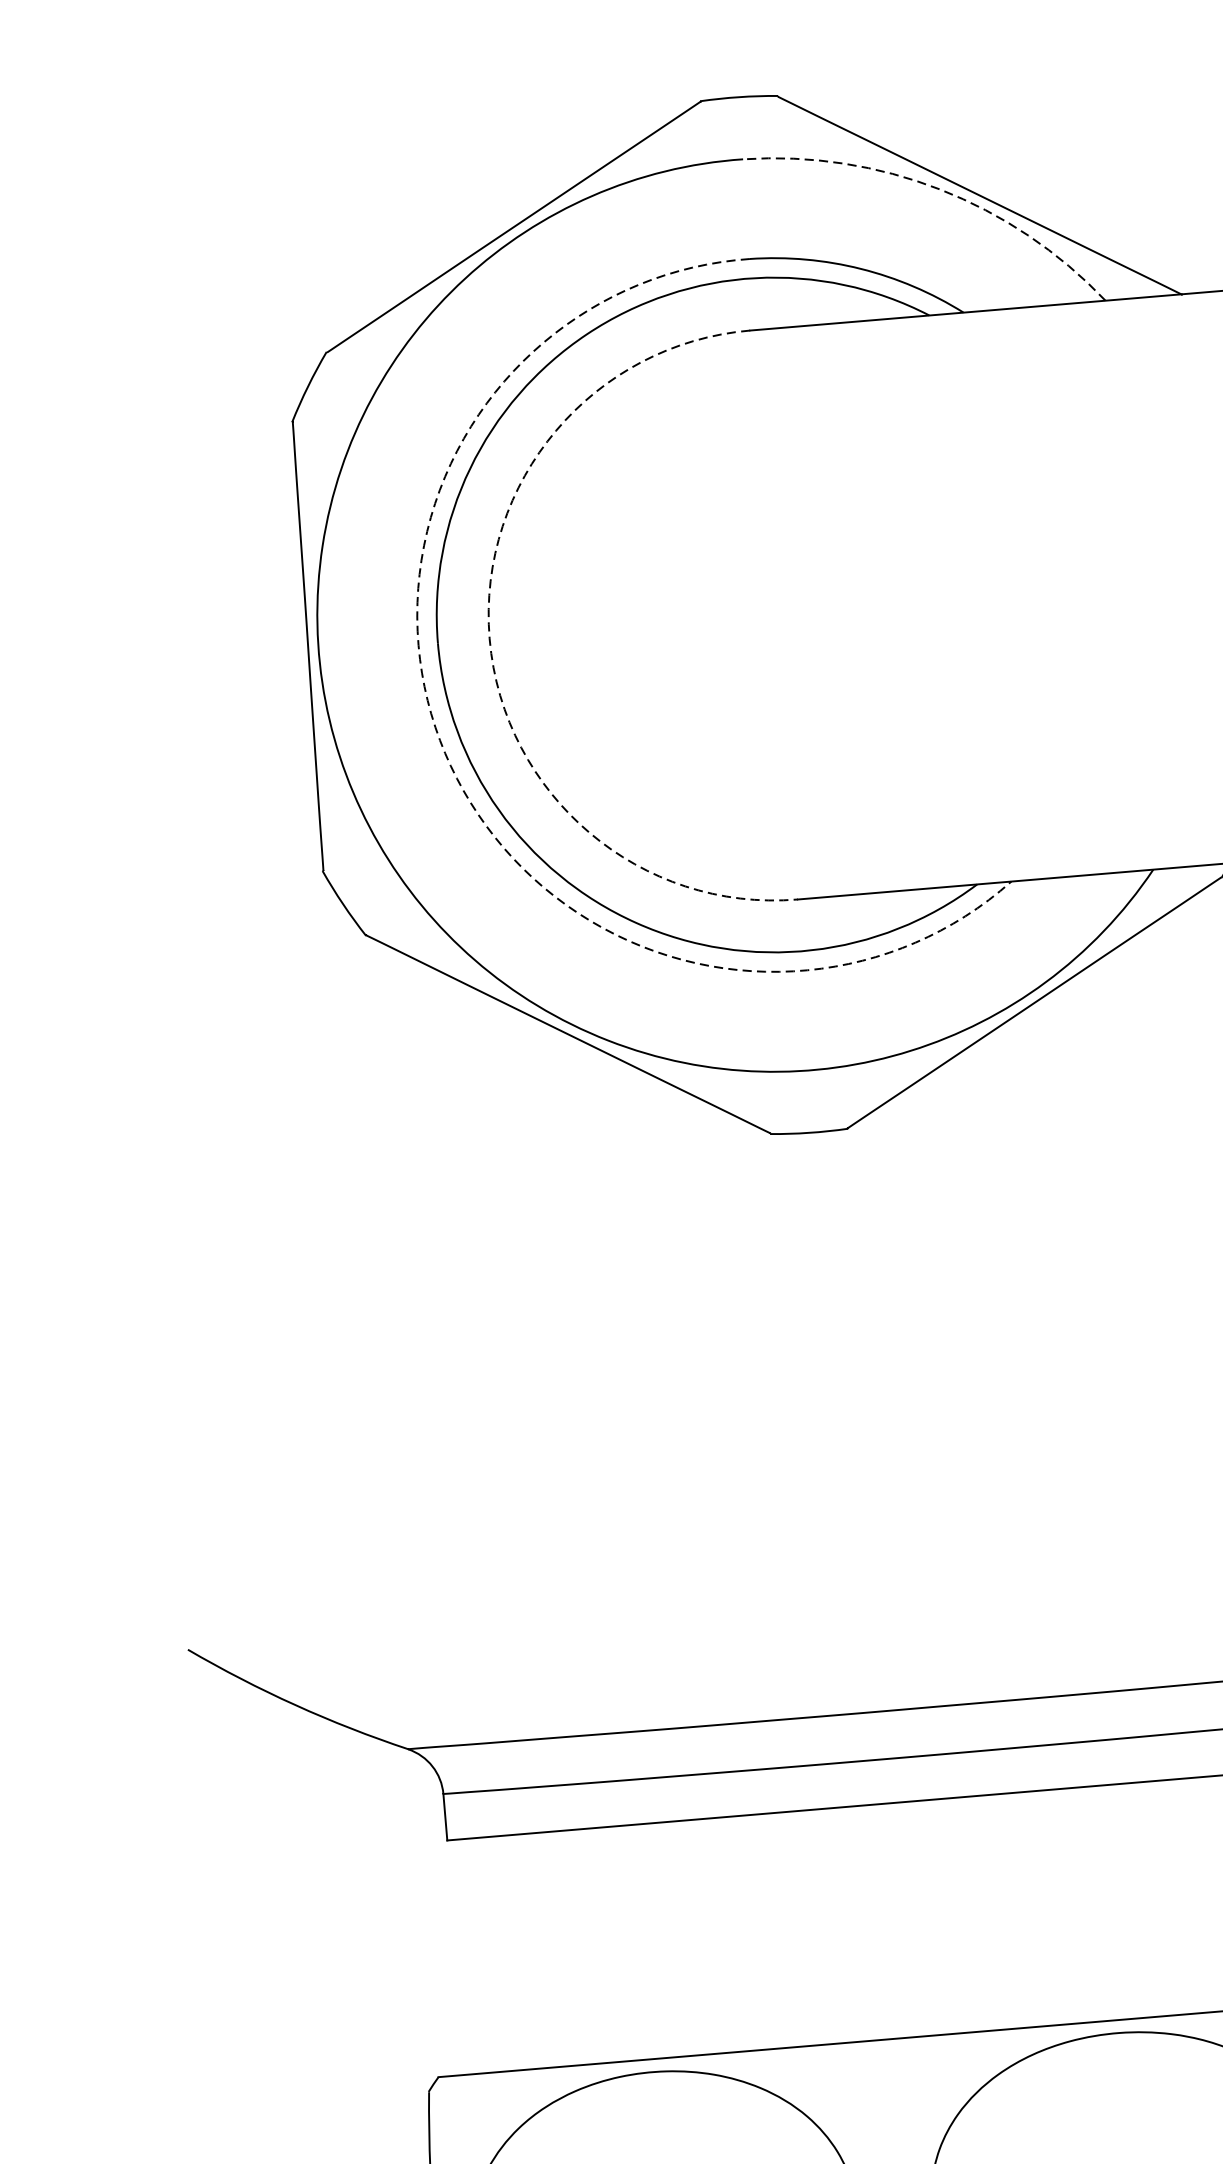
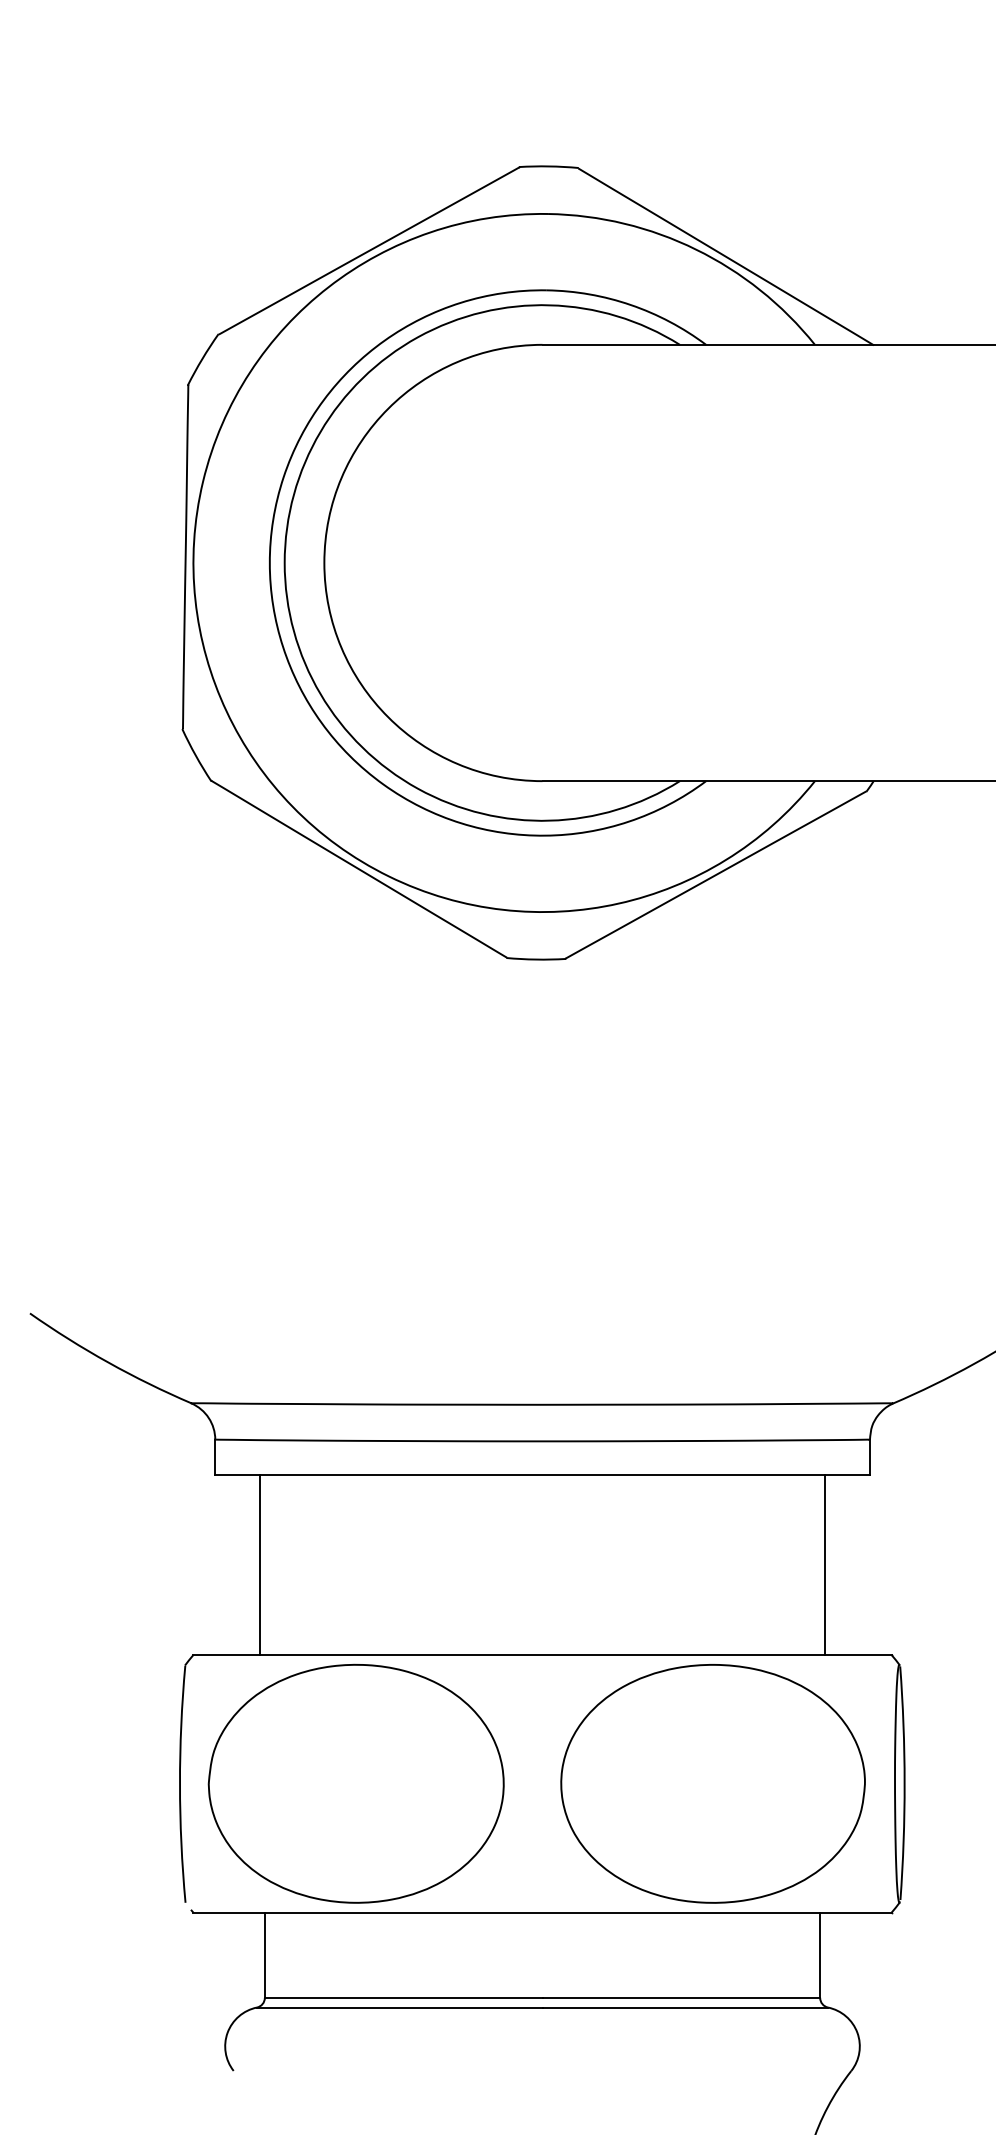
arc: (940, 189) -> (696, 249), dashed -> solid
arc: (489, 639) -> (324, 563), dashed -> solid
arc: (445, 753) -> (283, 647), dashed -> solid
line: (514, 1951) -> (259, 1564), added

